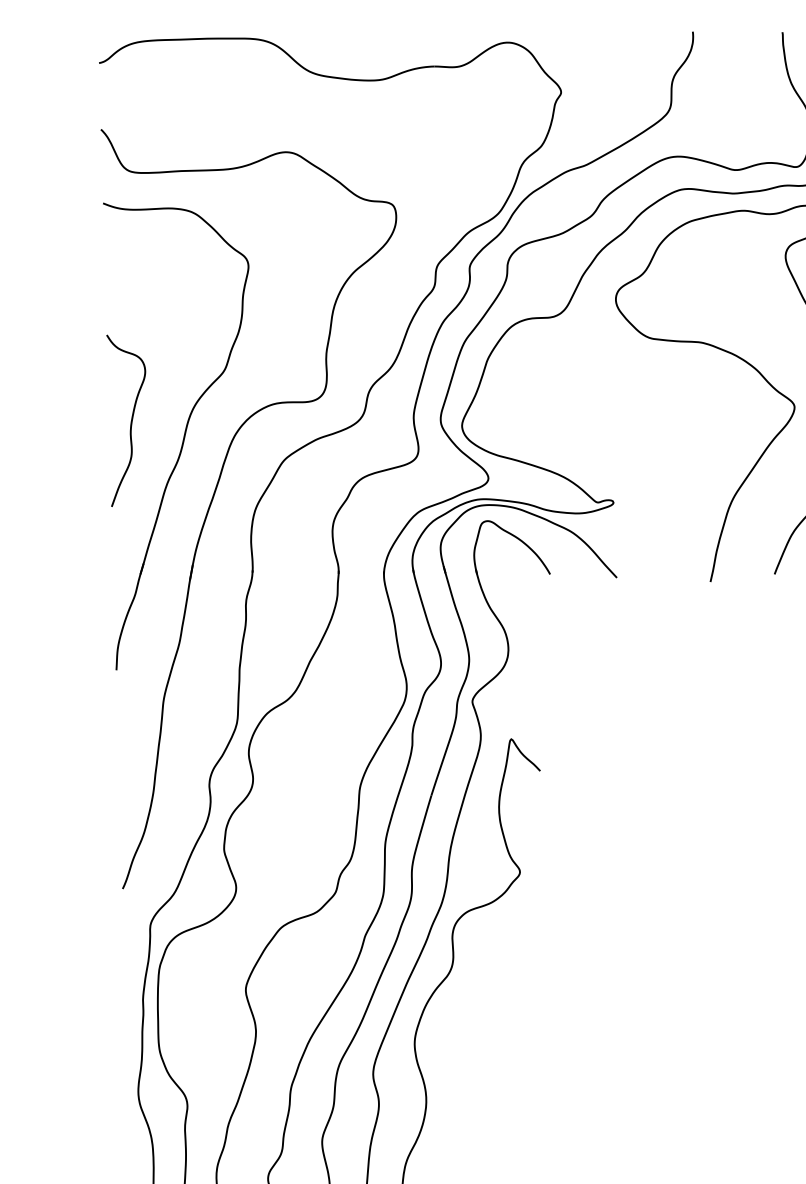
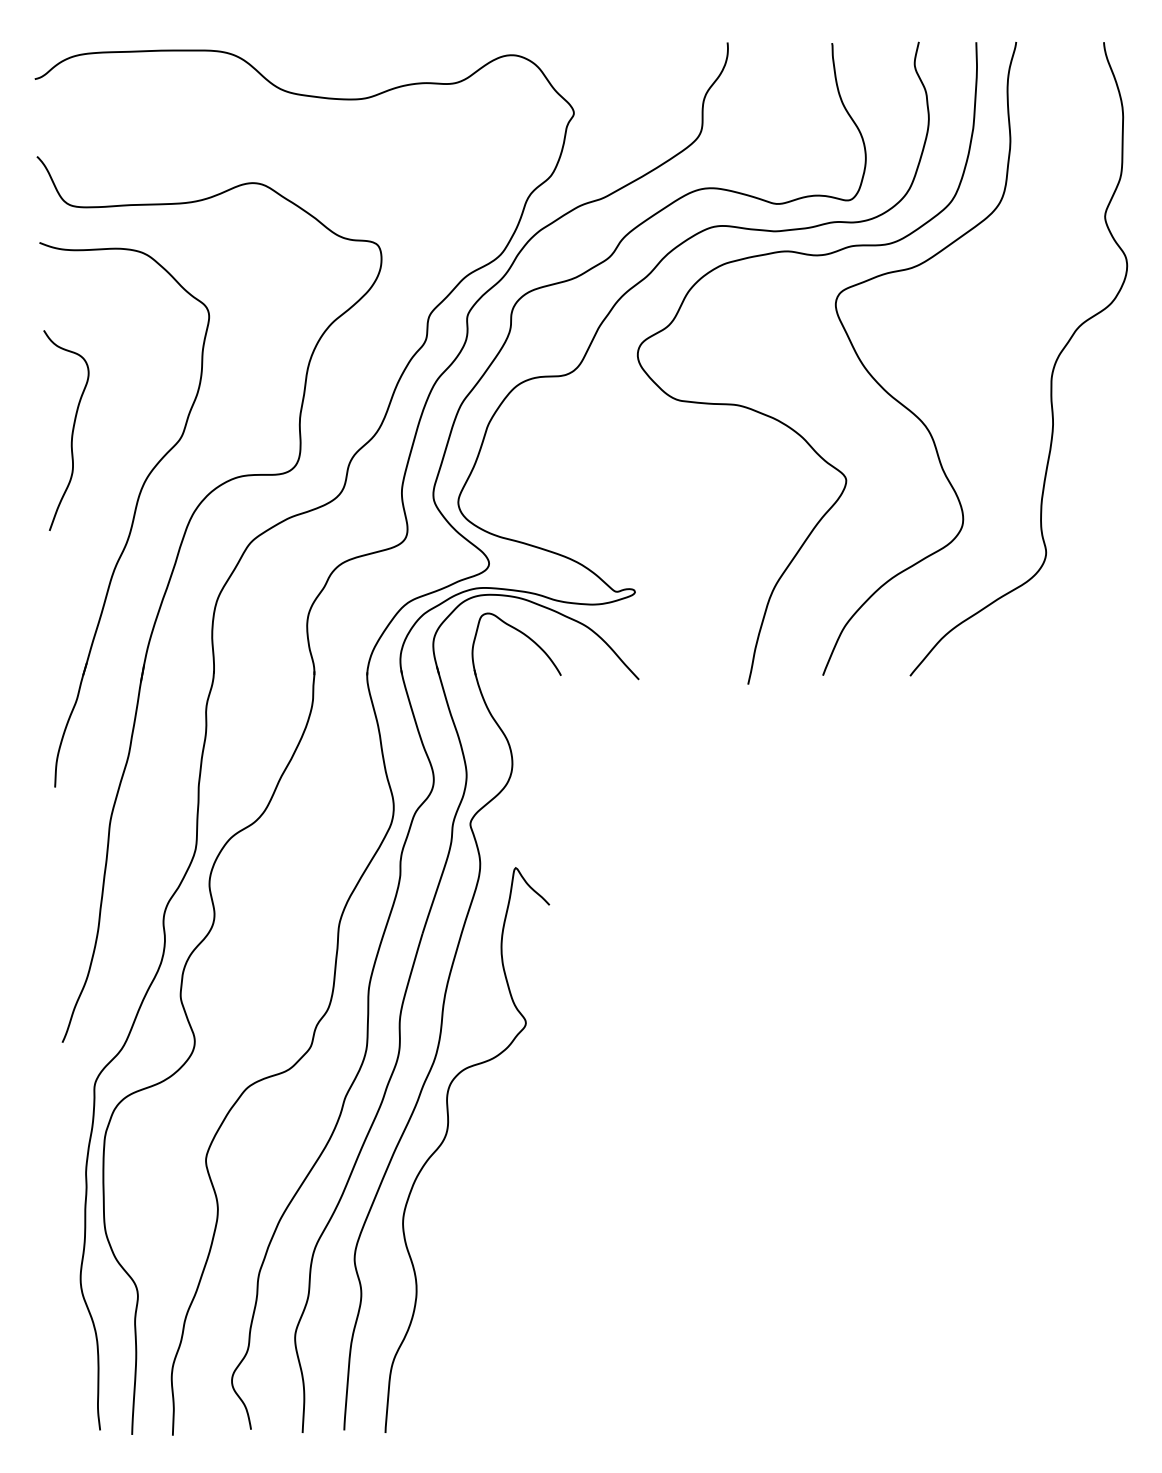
curve: (130, 422) -> (71, 432), moved

